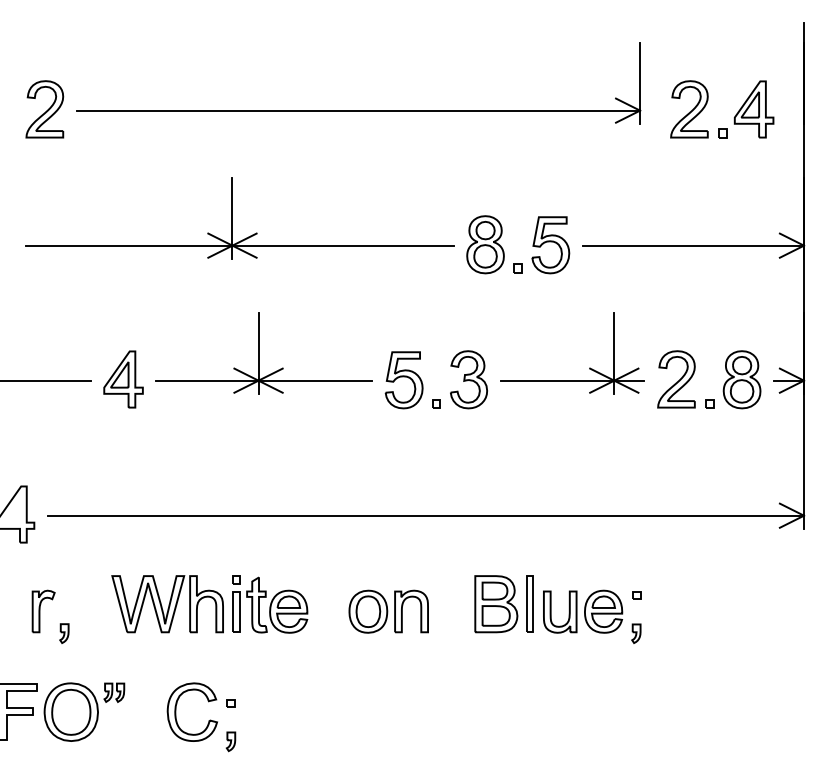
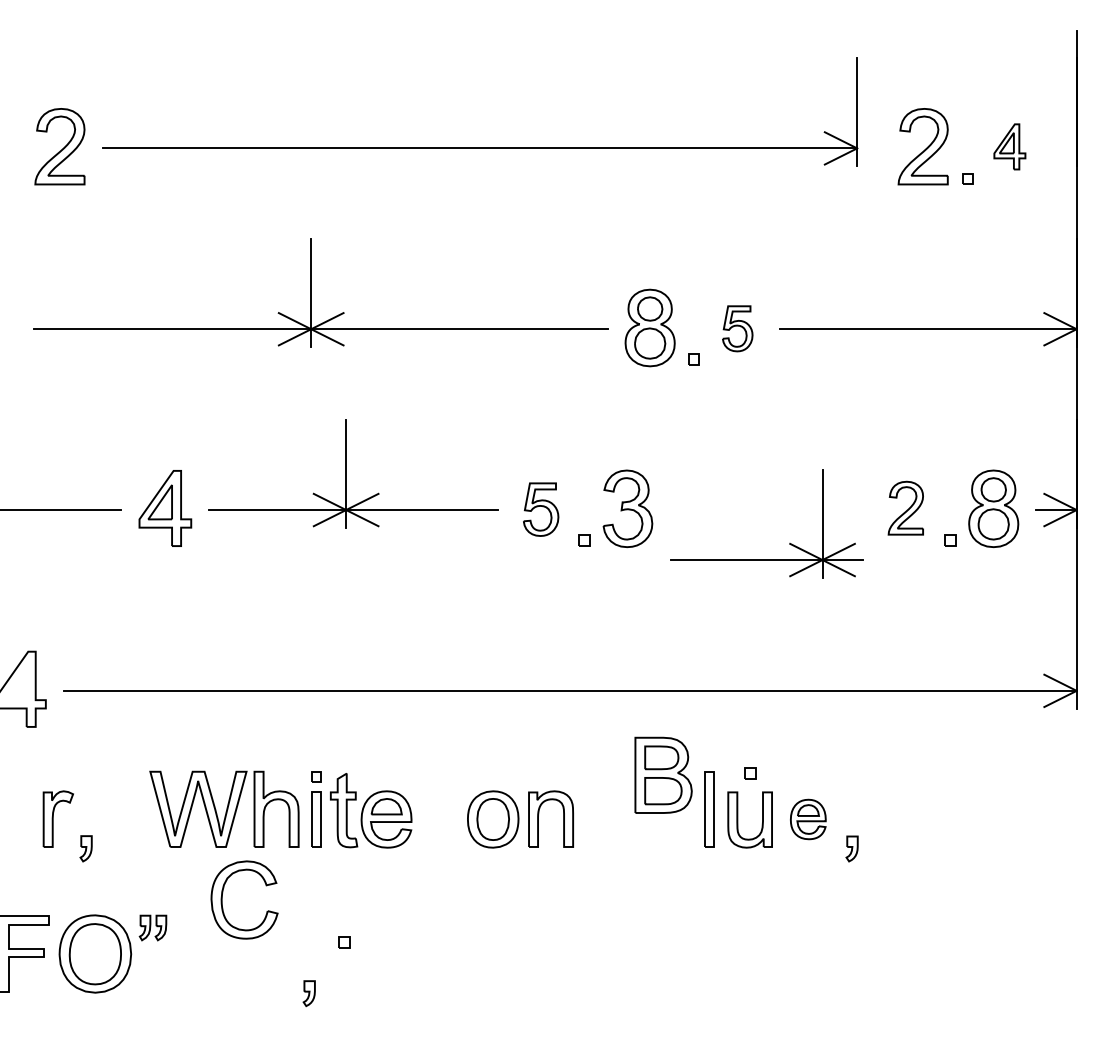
part: (753, 109) -> (1009, 146), size x0.6
part: (550, 245) -> (737, 328), size x0.6
part: (589, 368) -> (789, 543), moved
part: (676, 378) -> (905, 507), size x0.7
part: (403, 380) -> (540, 509), size x0.7
part: (636, 595) -> (750, 773), moved
part: (496, 603) -> (663, 774), moved
part: (603, 611) -> (808, 819), size x0.7
part: (231, 703) -> (344, 942), moved
part: (175, 711) -> (222, 899), moved

